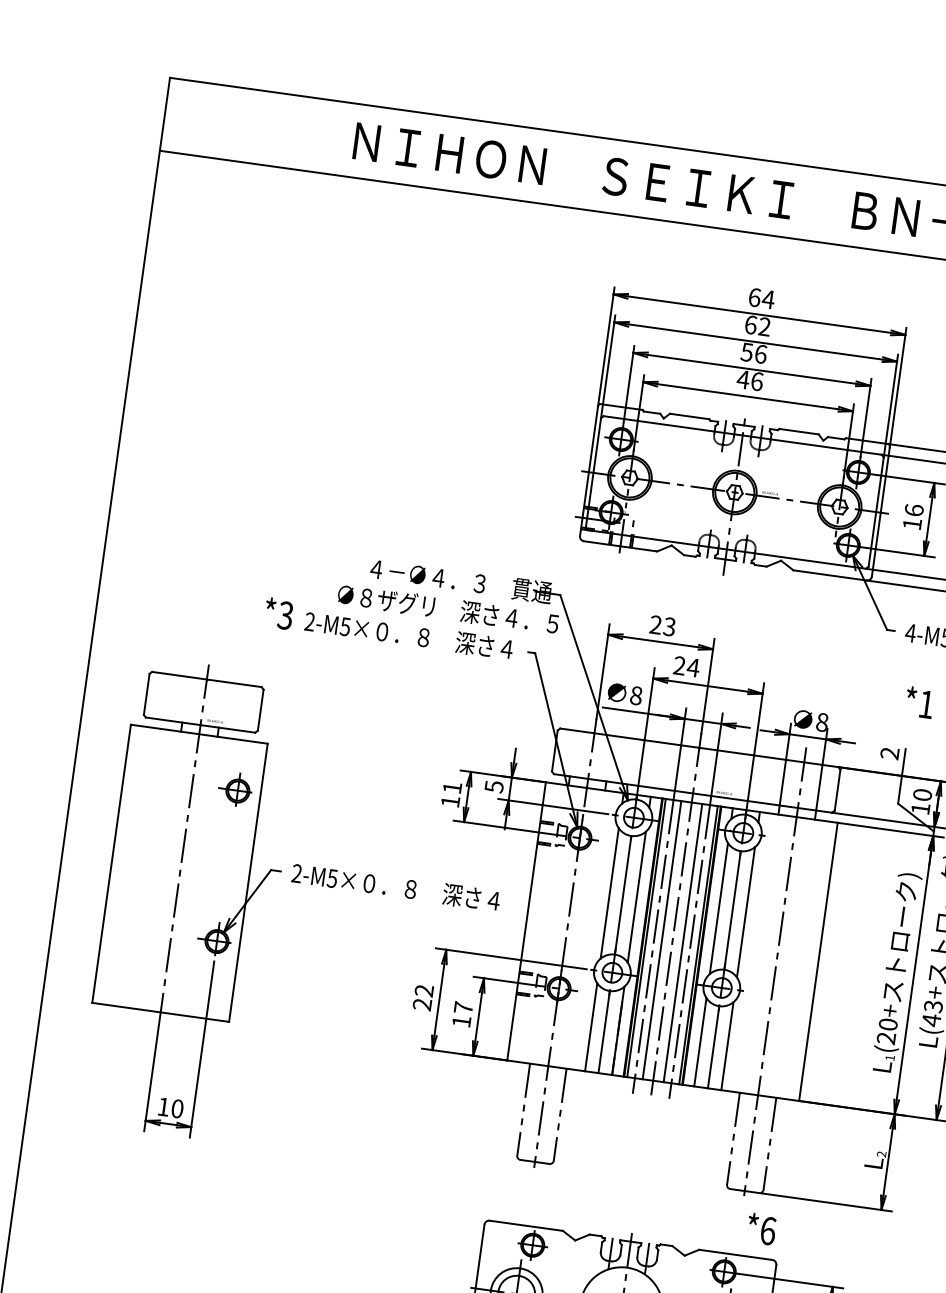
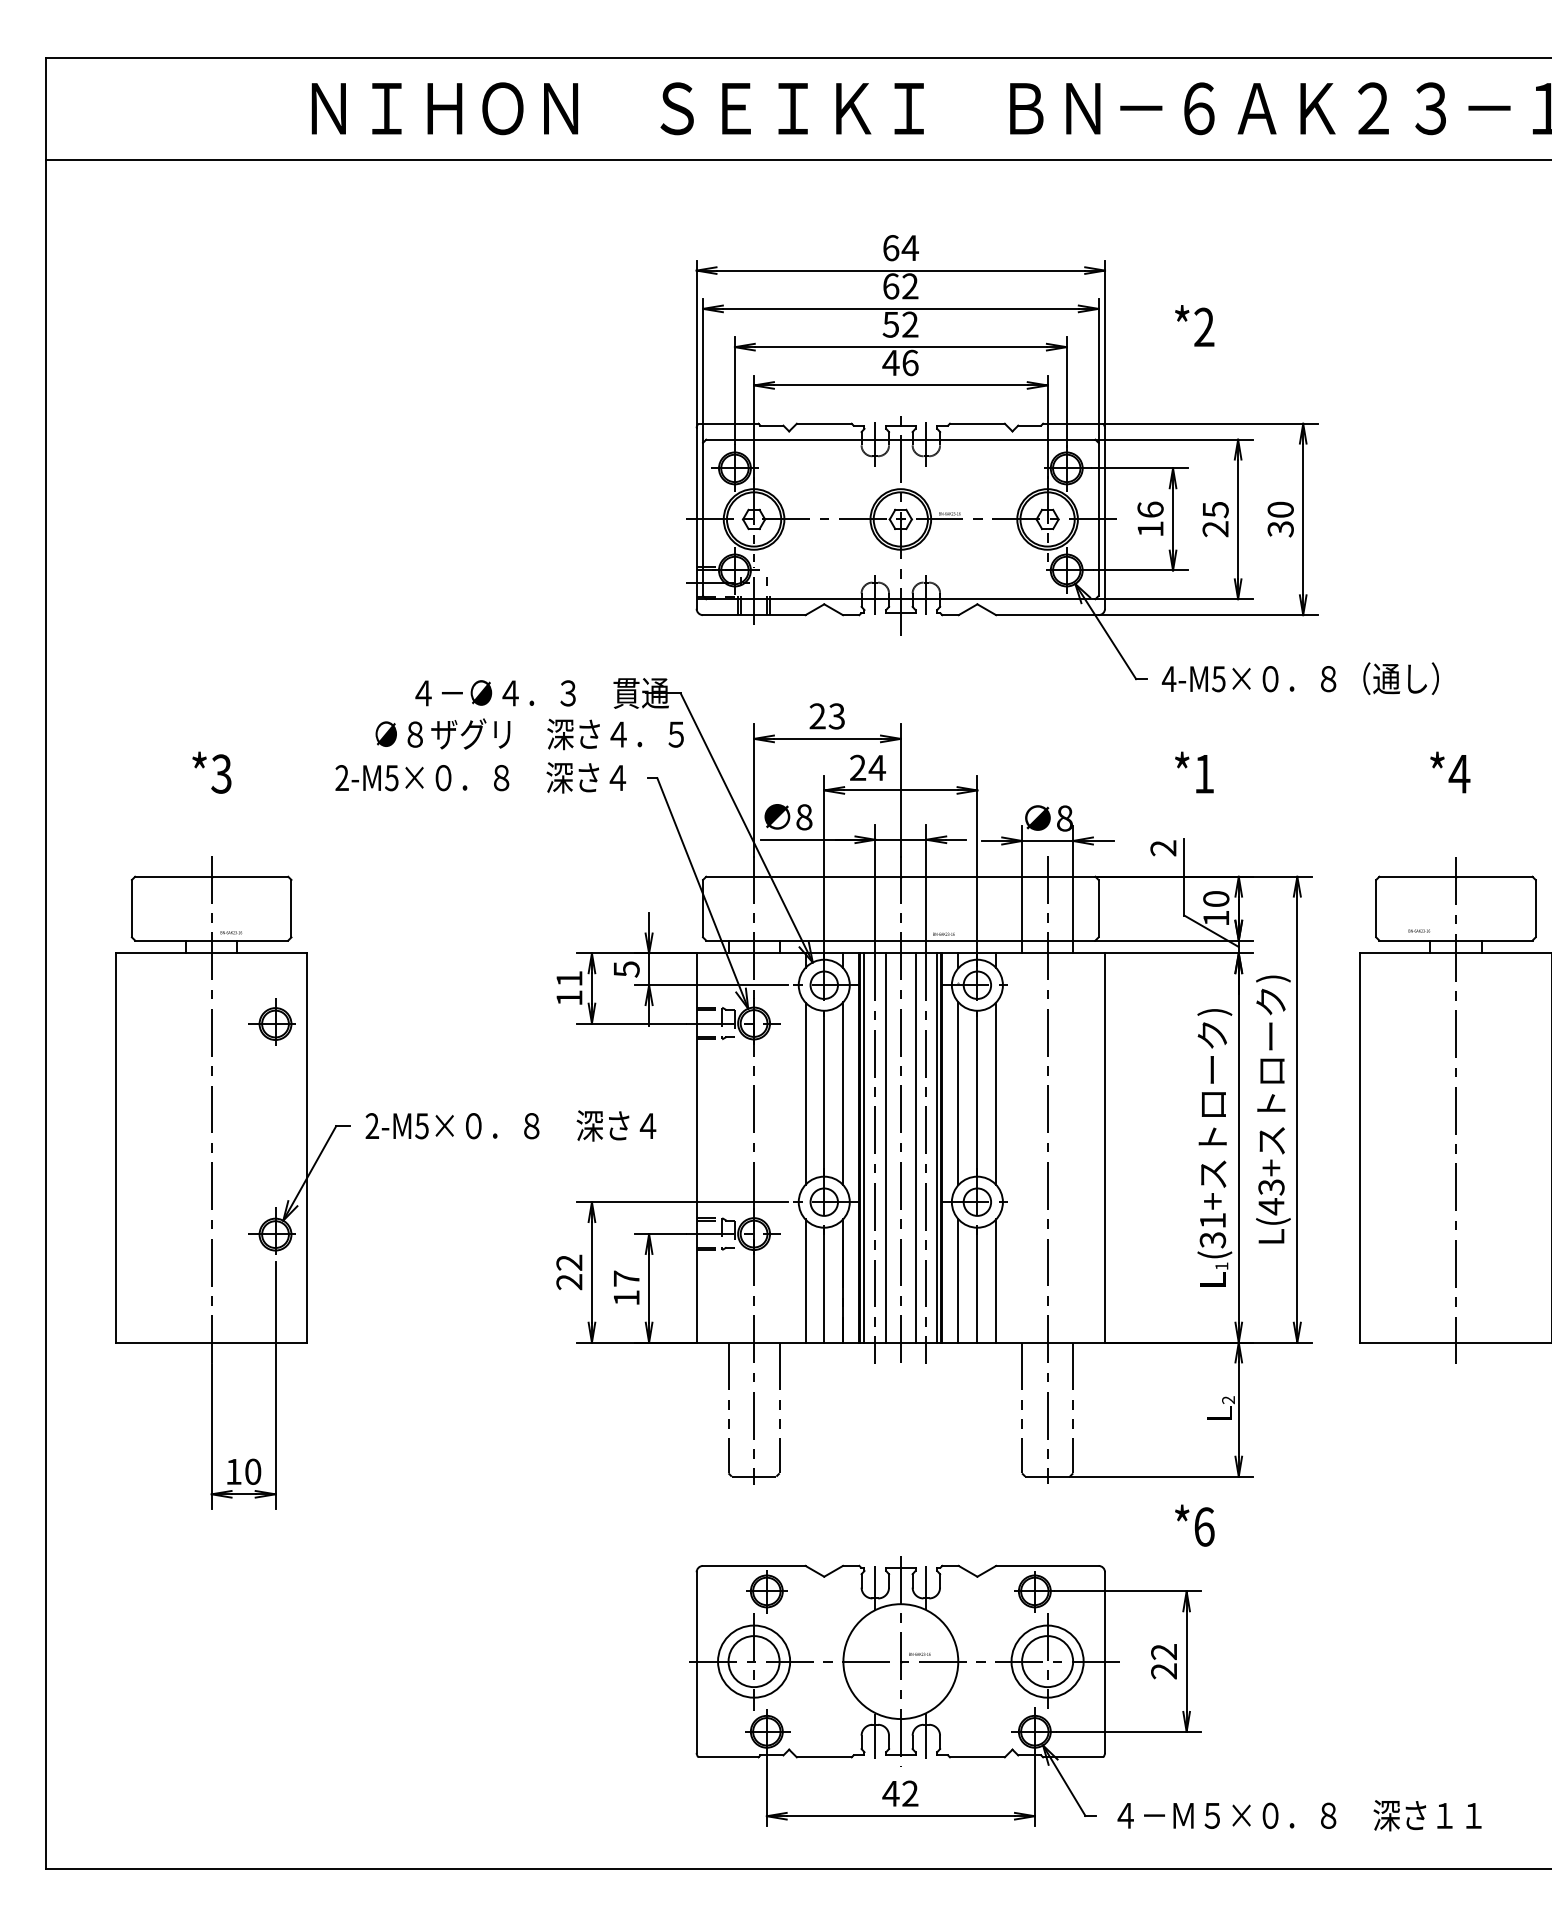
text: (761, 354) -> (910, 324), 56 -> 52
text: (278, 613) -> (211, 772), moved
text: (887, 1031) -> (1212, 1230), (20+ -> (31+
text: (761, 1228) -> (1194, 1525), moved

